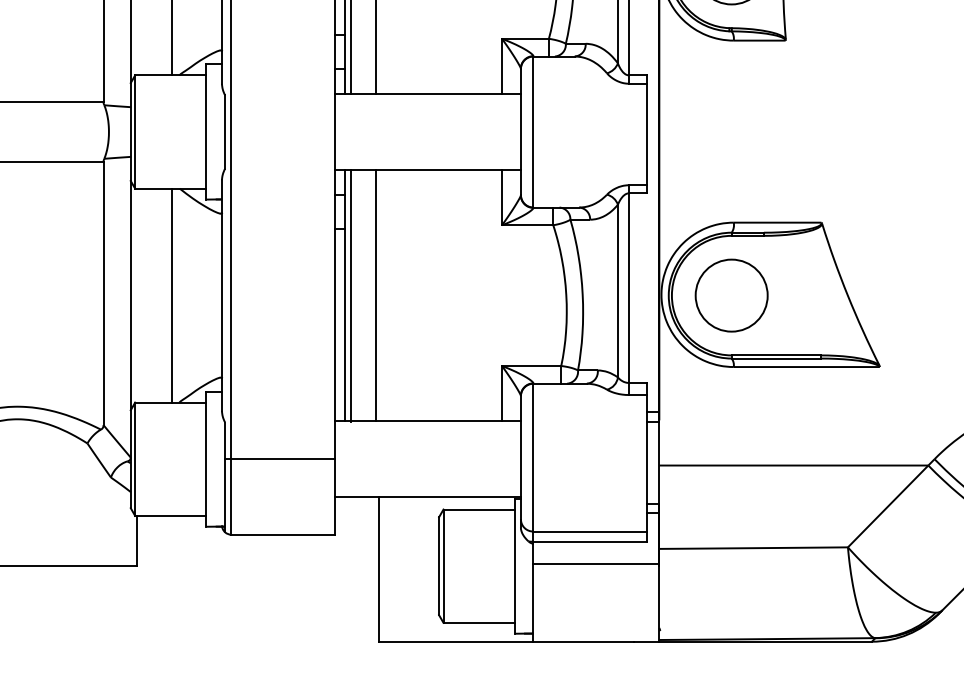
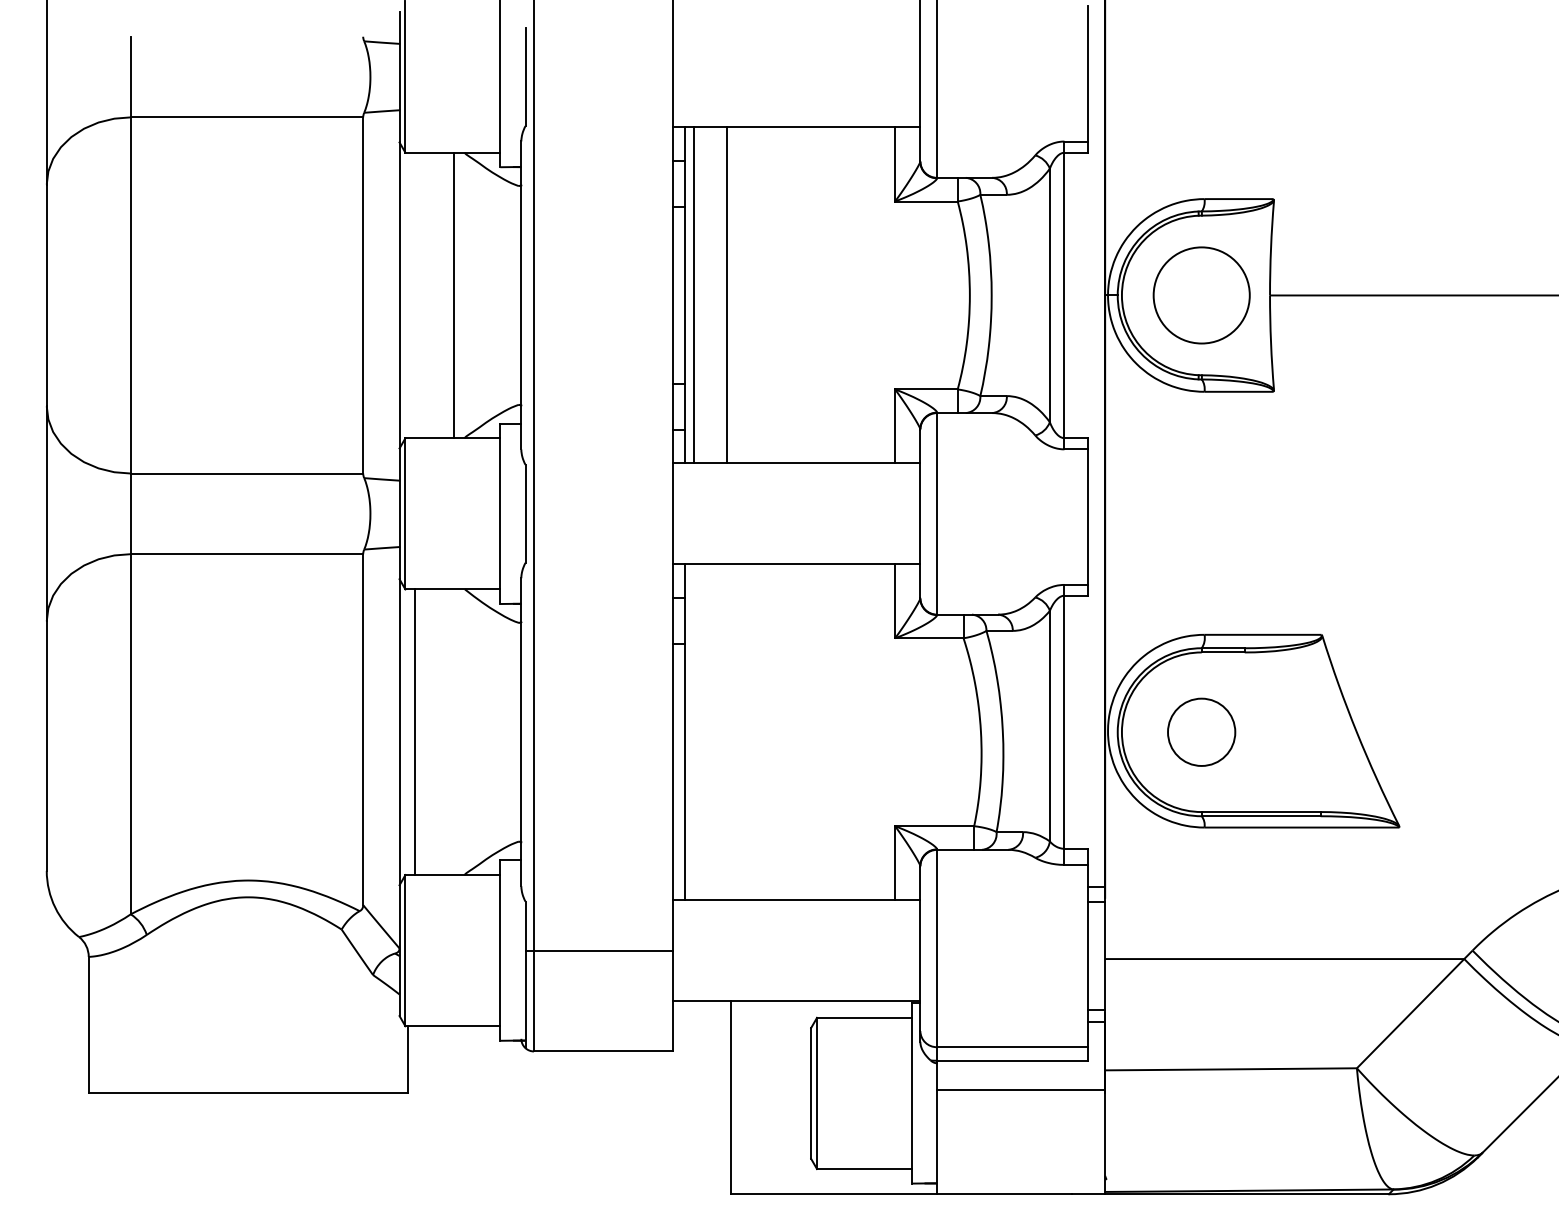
line: (171, 295) -> (415, 732), moved
line: (350, 295) -> (693, 731), removed
line: (376, 295) -> (727, 732), removed
circle: (731, 295) -> (1201, 732), size x0.7

